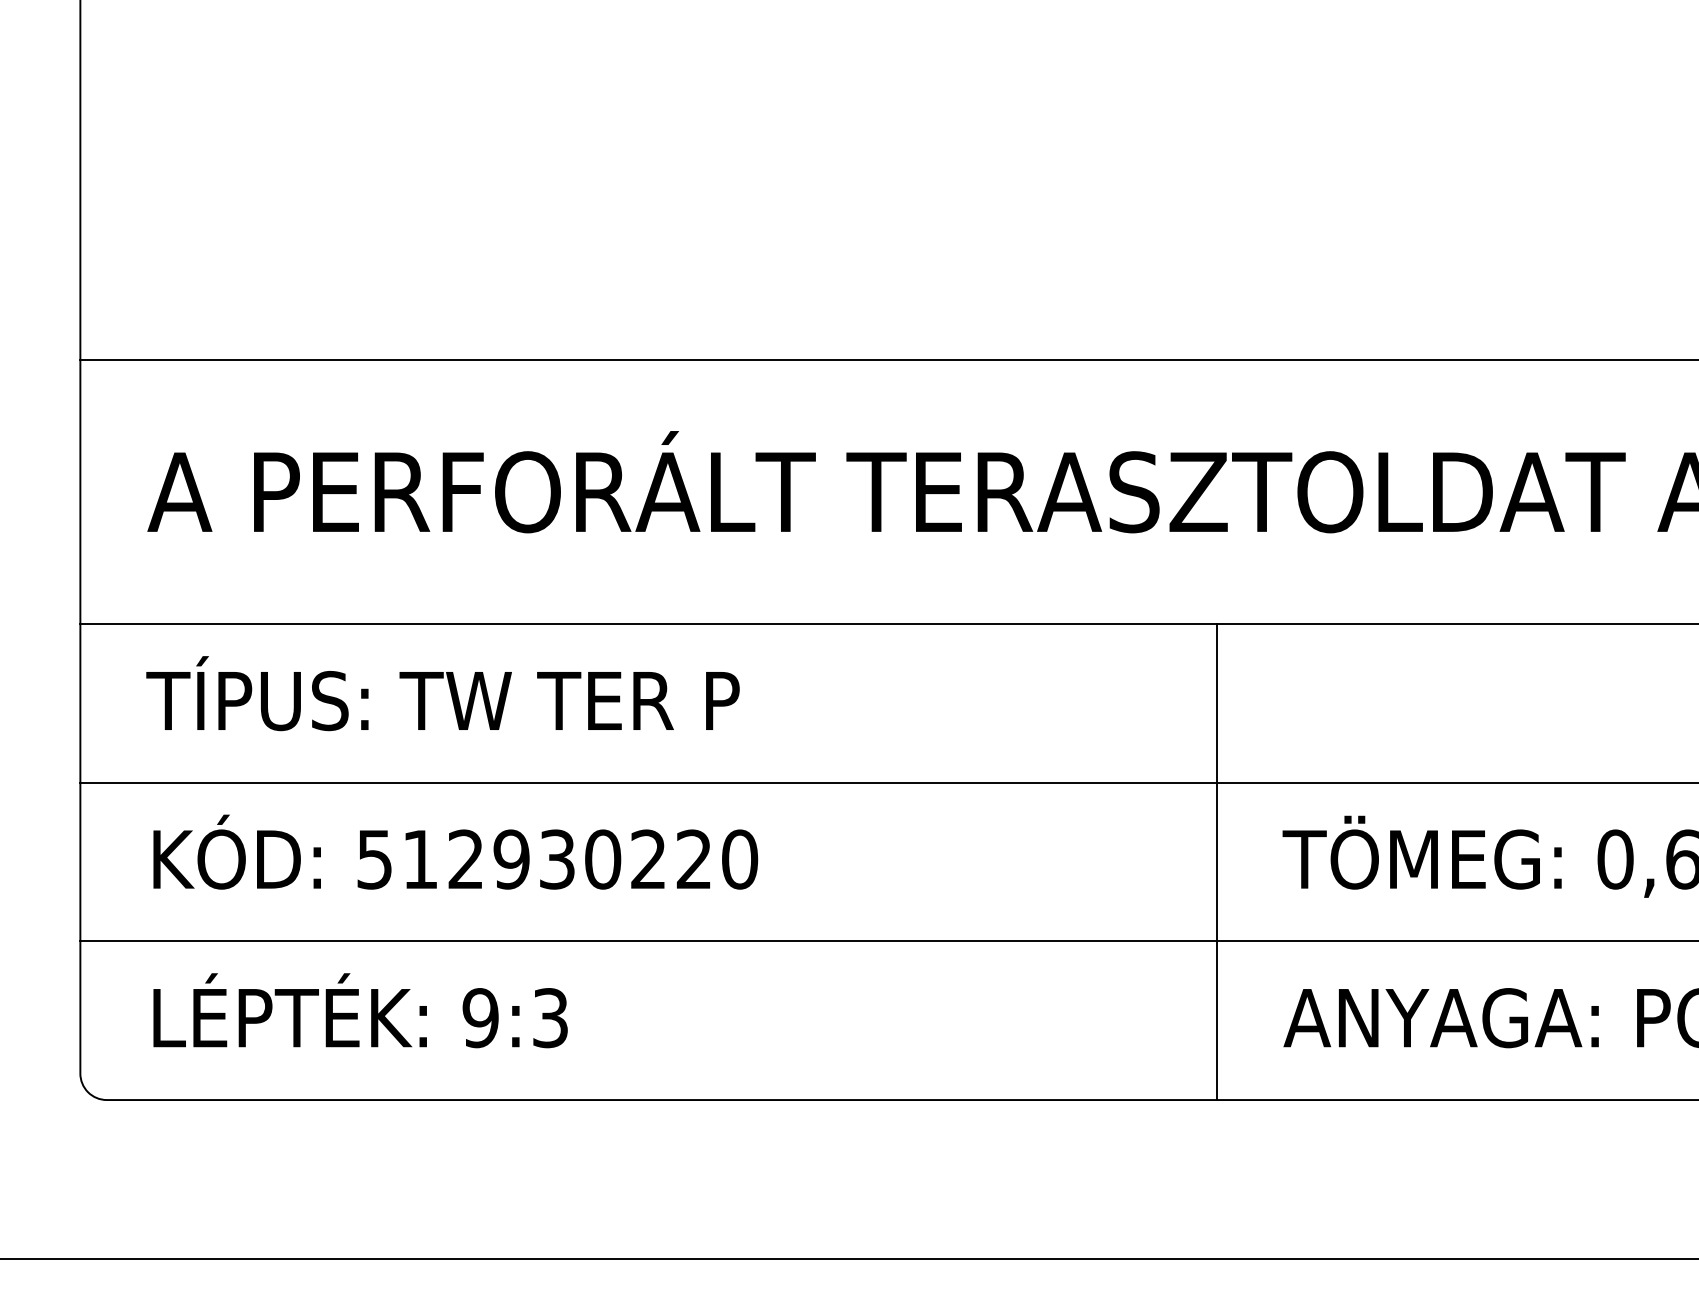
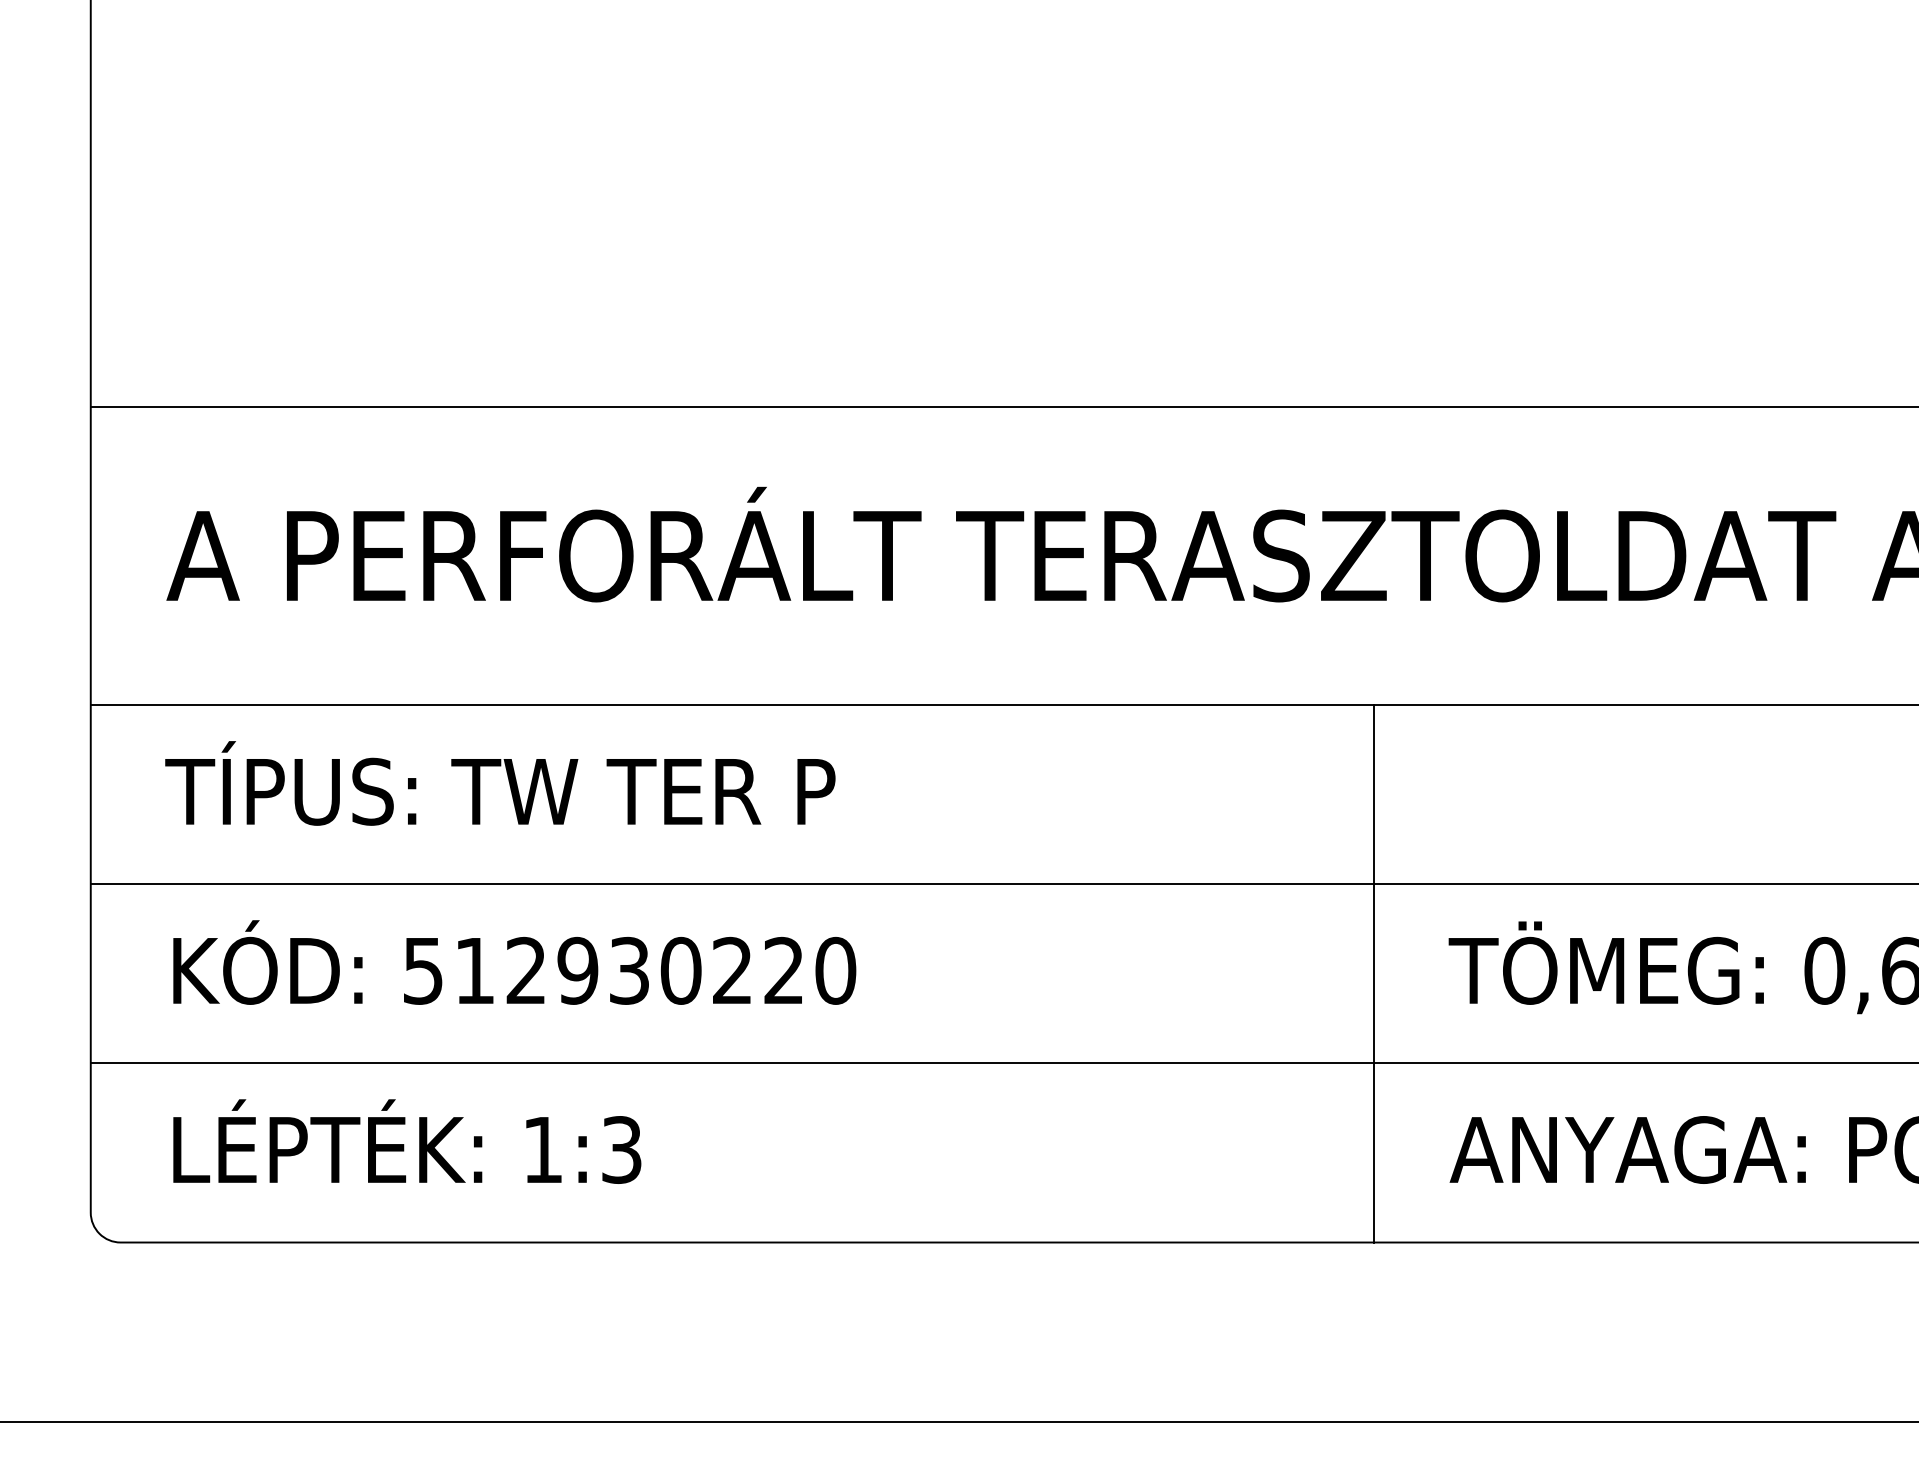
text: (480, 1018) -> (542, 1150), 9:3 -> 1:3

